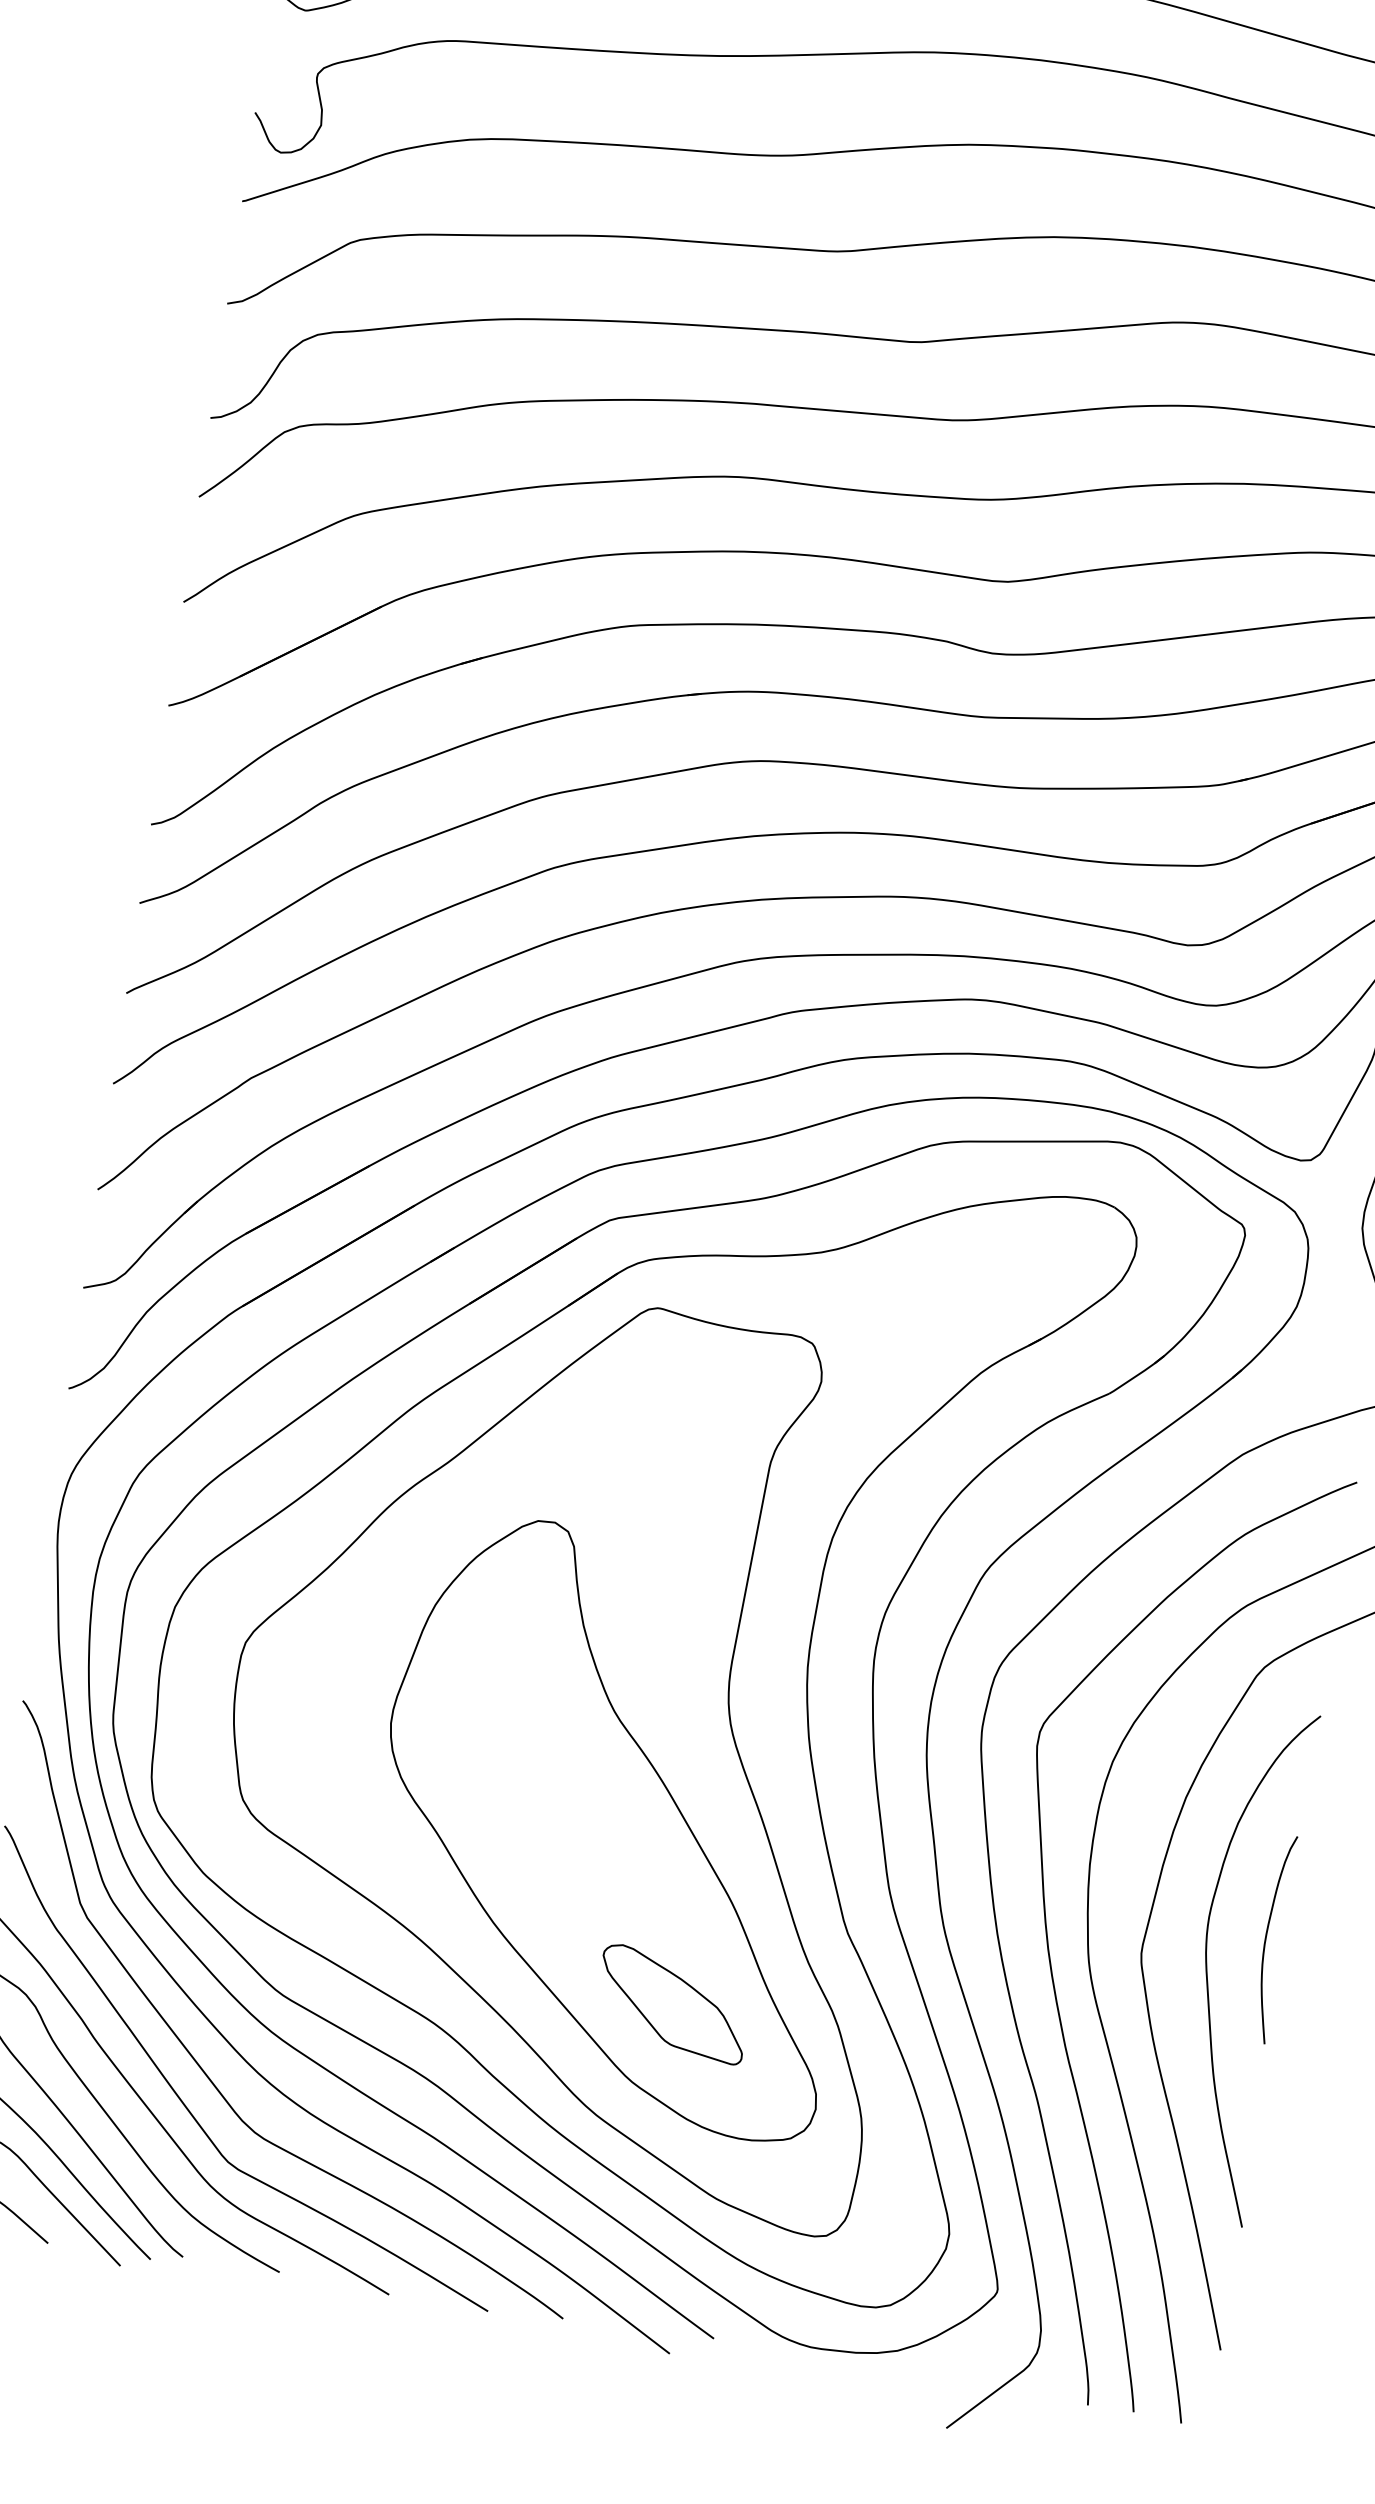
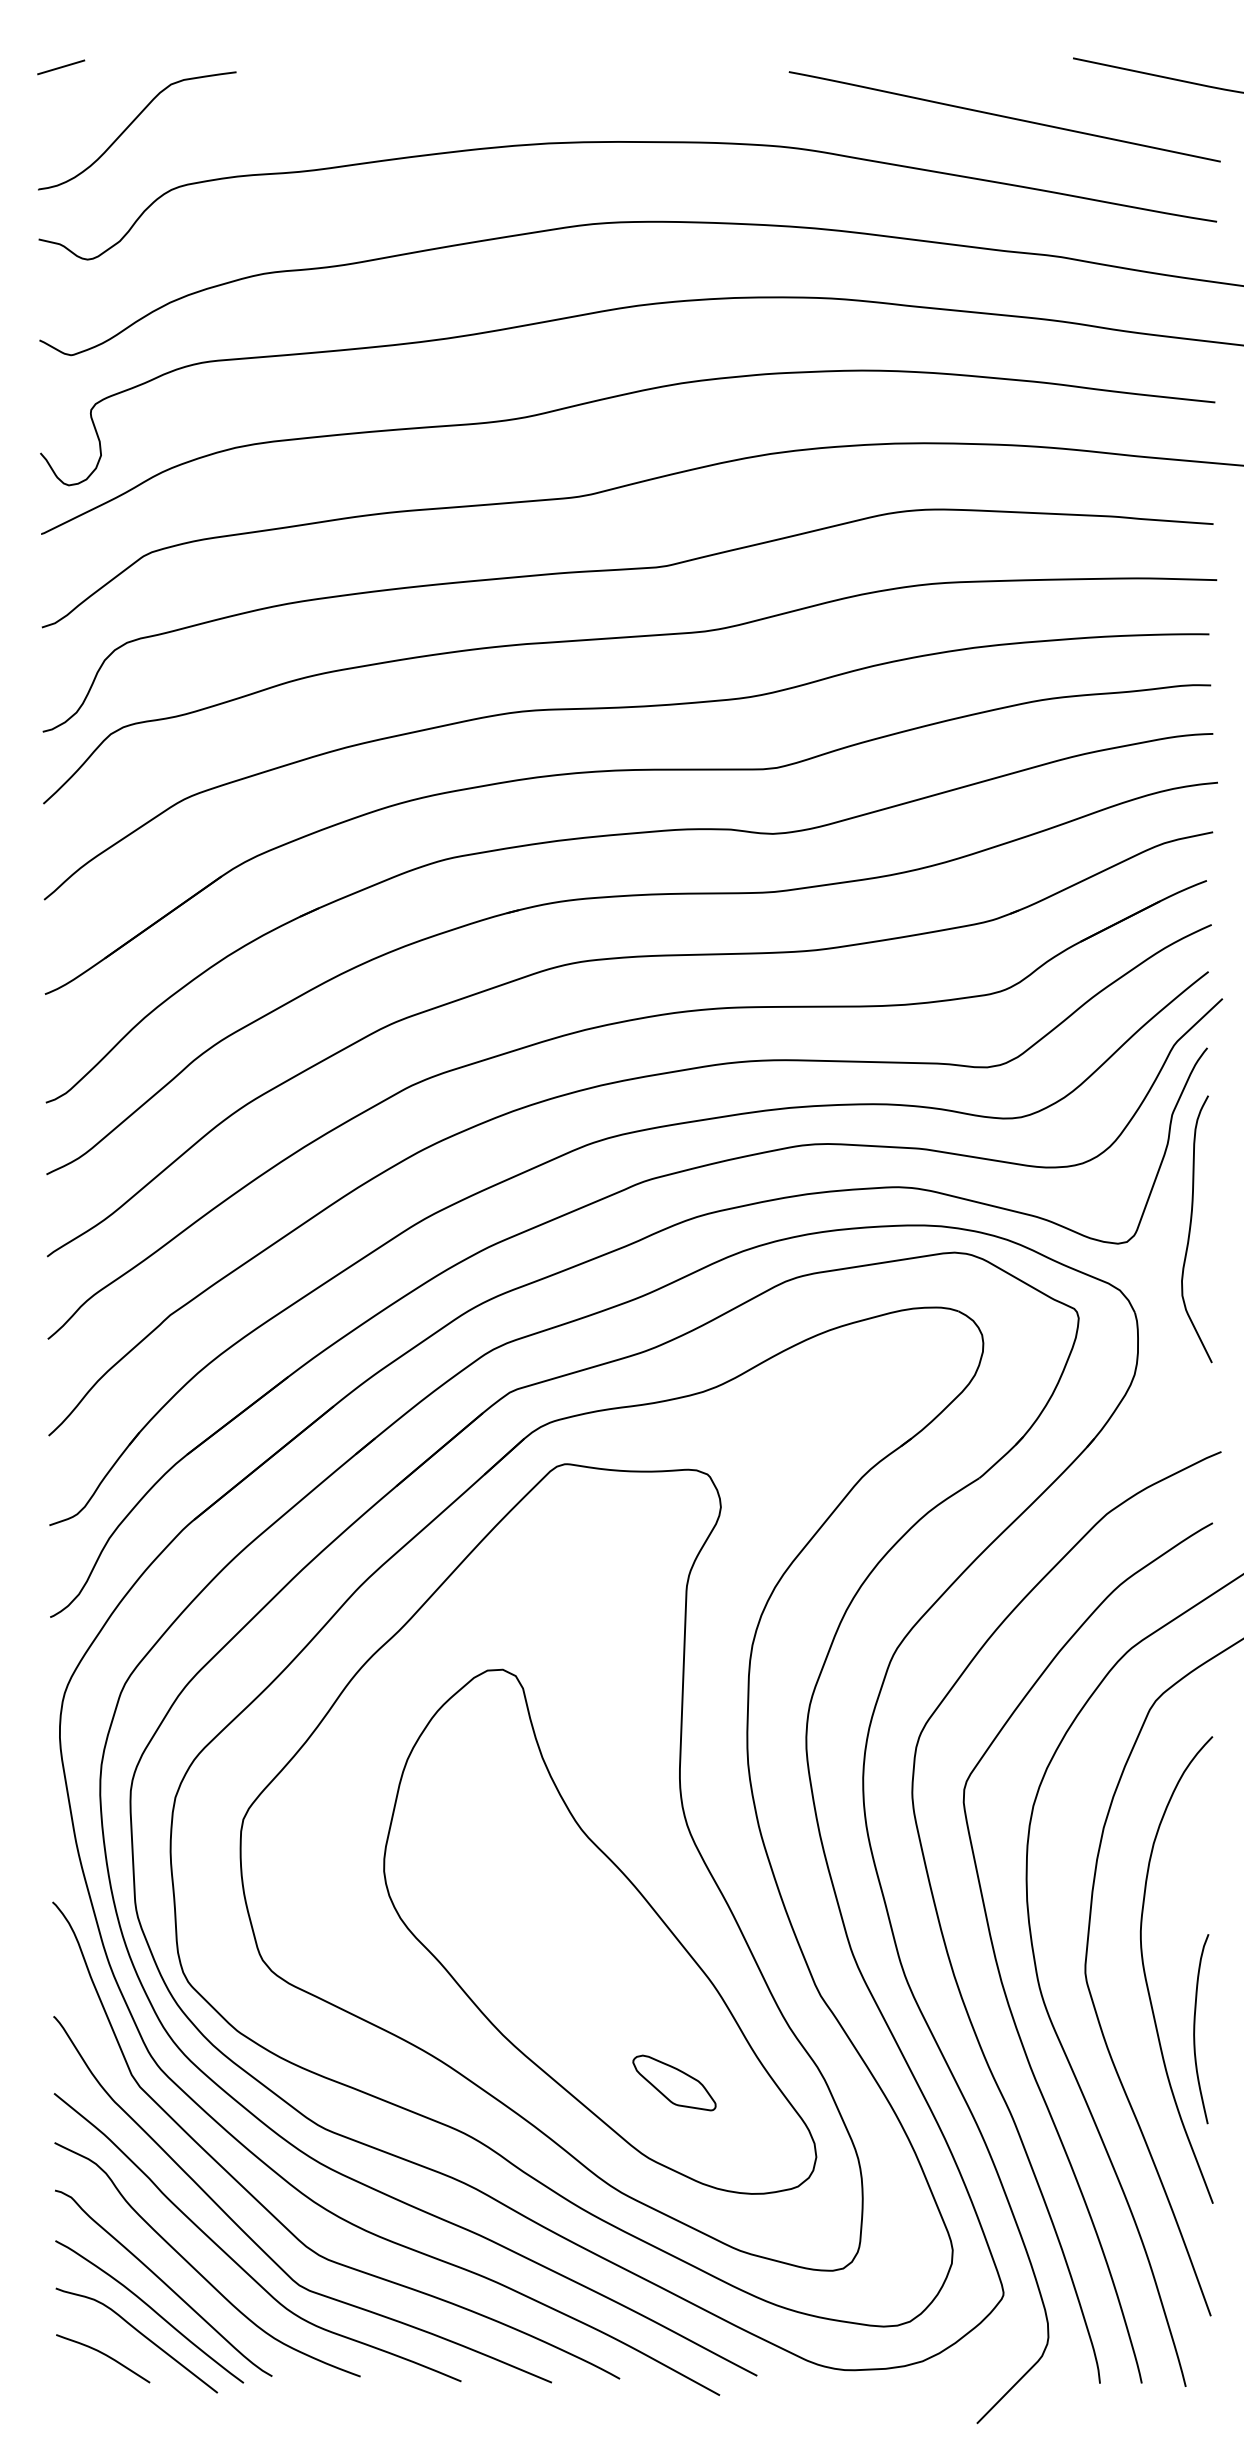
curve: (1267, 1938) -> (1195, 2029), moved
part: (673, 2003) -> (674, 2082), size x0.6

